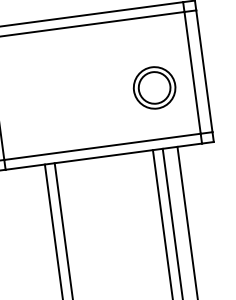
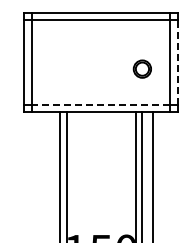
line: (204, 71) -> (178, 62), solid -> dashed
part: (154, 86) -> (142, 68), size x0.6
line: (103, 147) -> (101, 105), solid -> dashed

